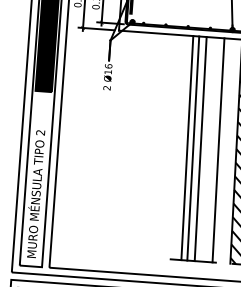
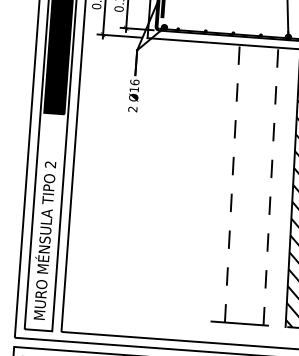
line: (187, 147) -> (232, 182), solid -> dashed
line: (193, 148) -> (239, 184), removed
line: (200, 149) -> (248, 185), removed
line: (218, 149) -> (270, 185), solid -> dashed

